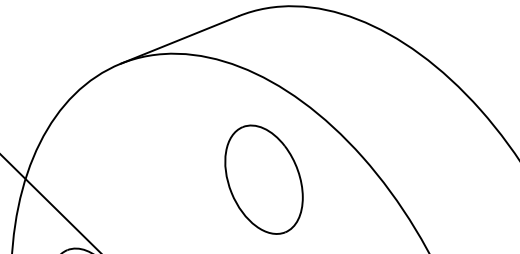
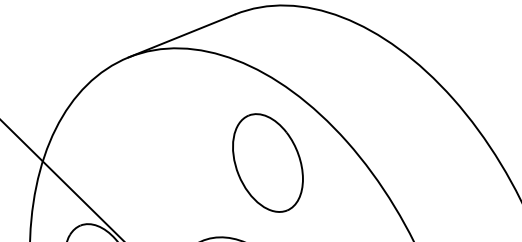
part: (263, 179) -> (267, 162), moved

